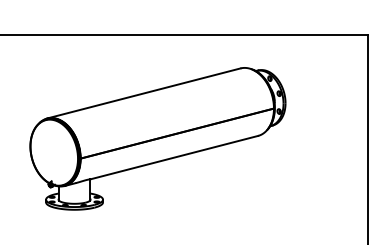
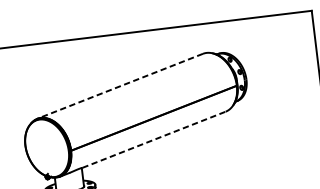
line: (143, 93) -> (119, 86), solid -> dashed
line: (175, 157) -> (154, 139), solid -> dashed

